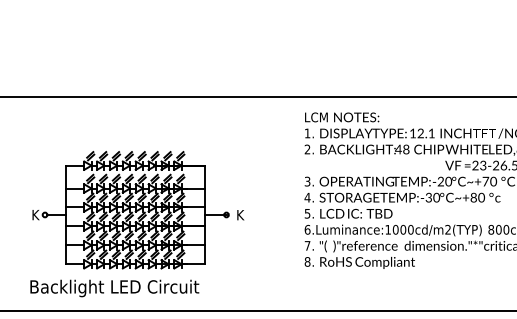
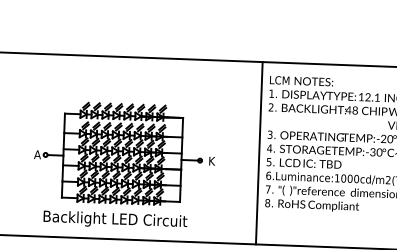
line: (295, 203) -> (259, 153), added
text: (35, 214) -> (37, 154), K -> A
text: (114, 288) -> (115, 220), moved

